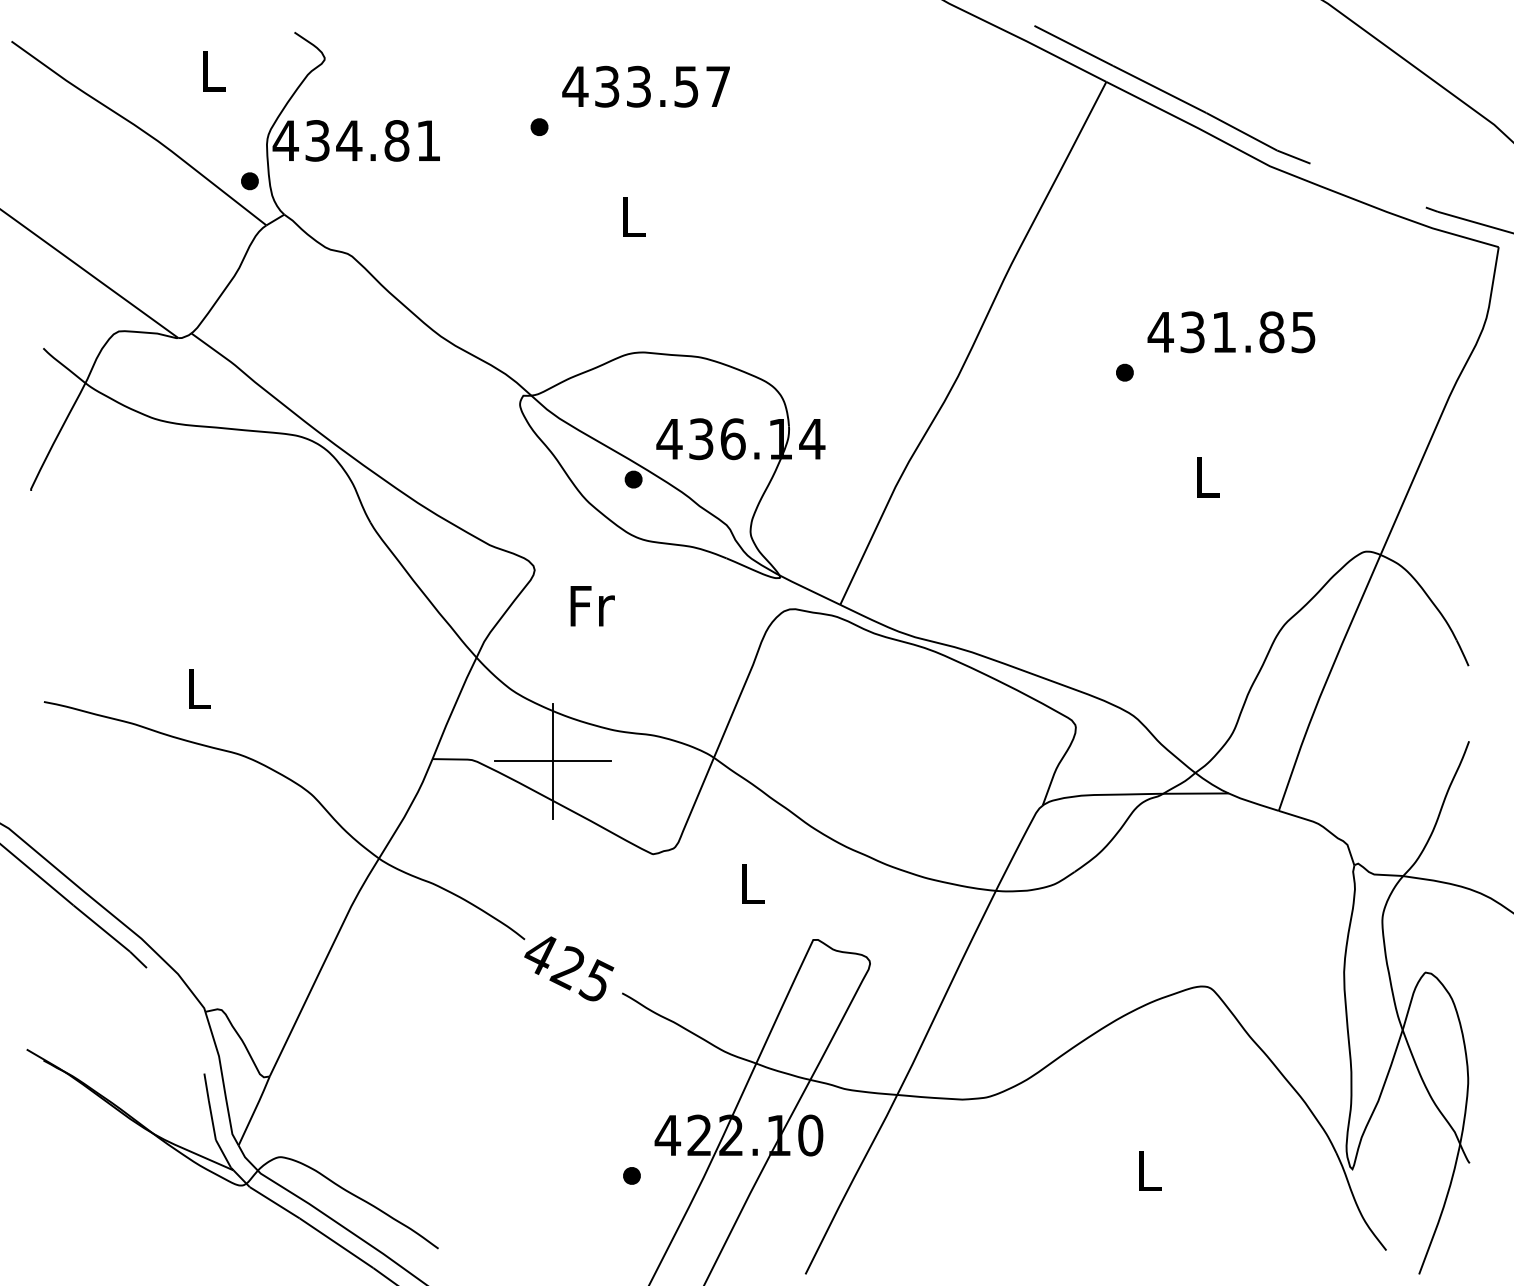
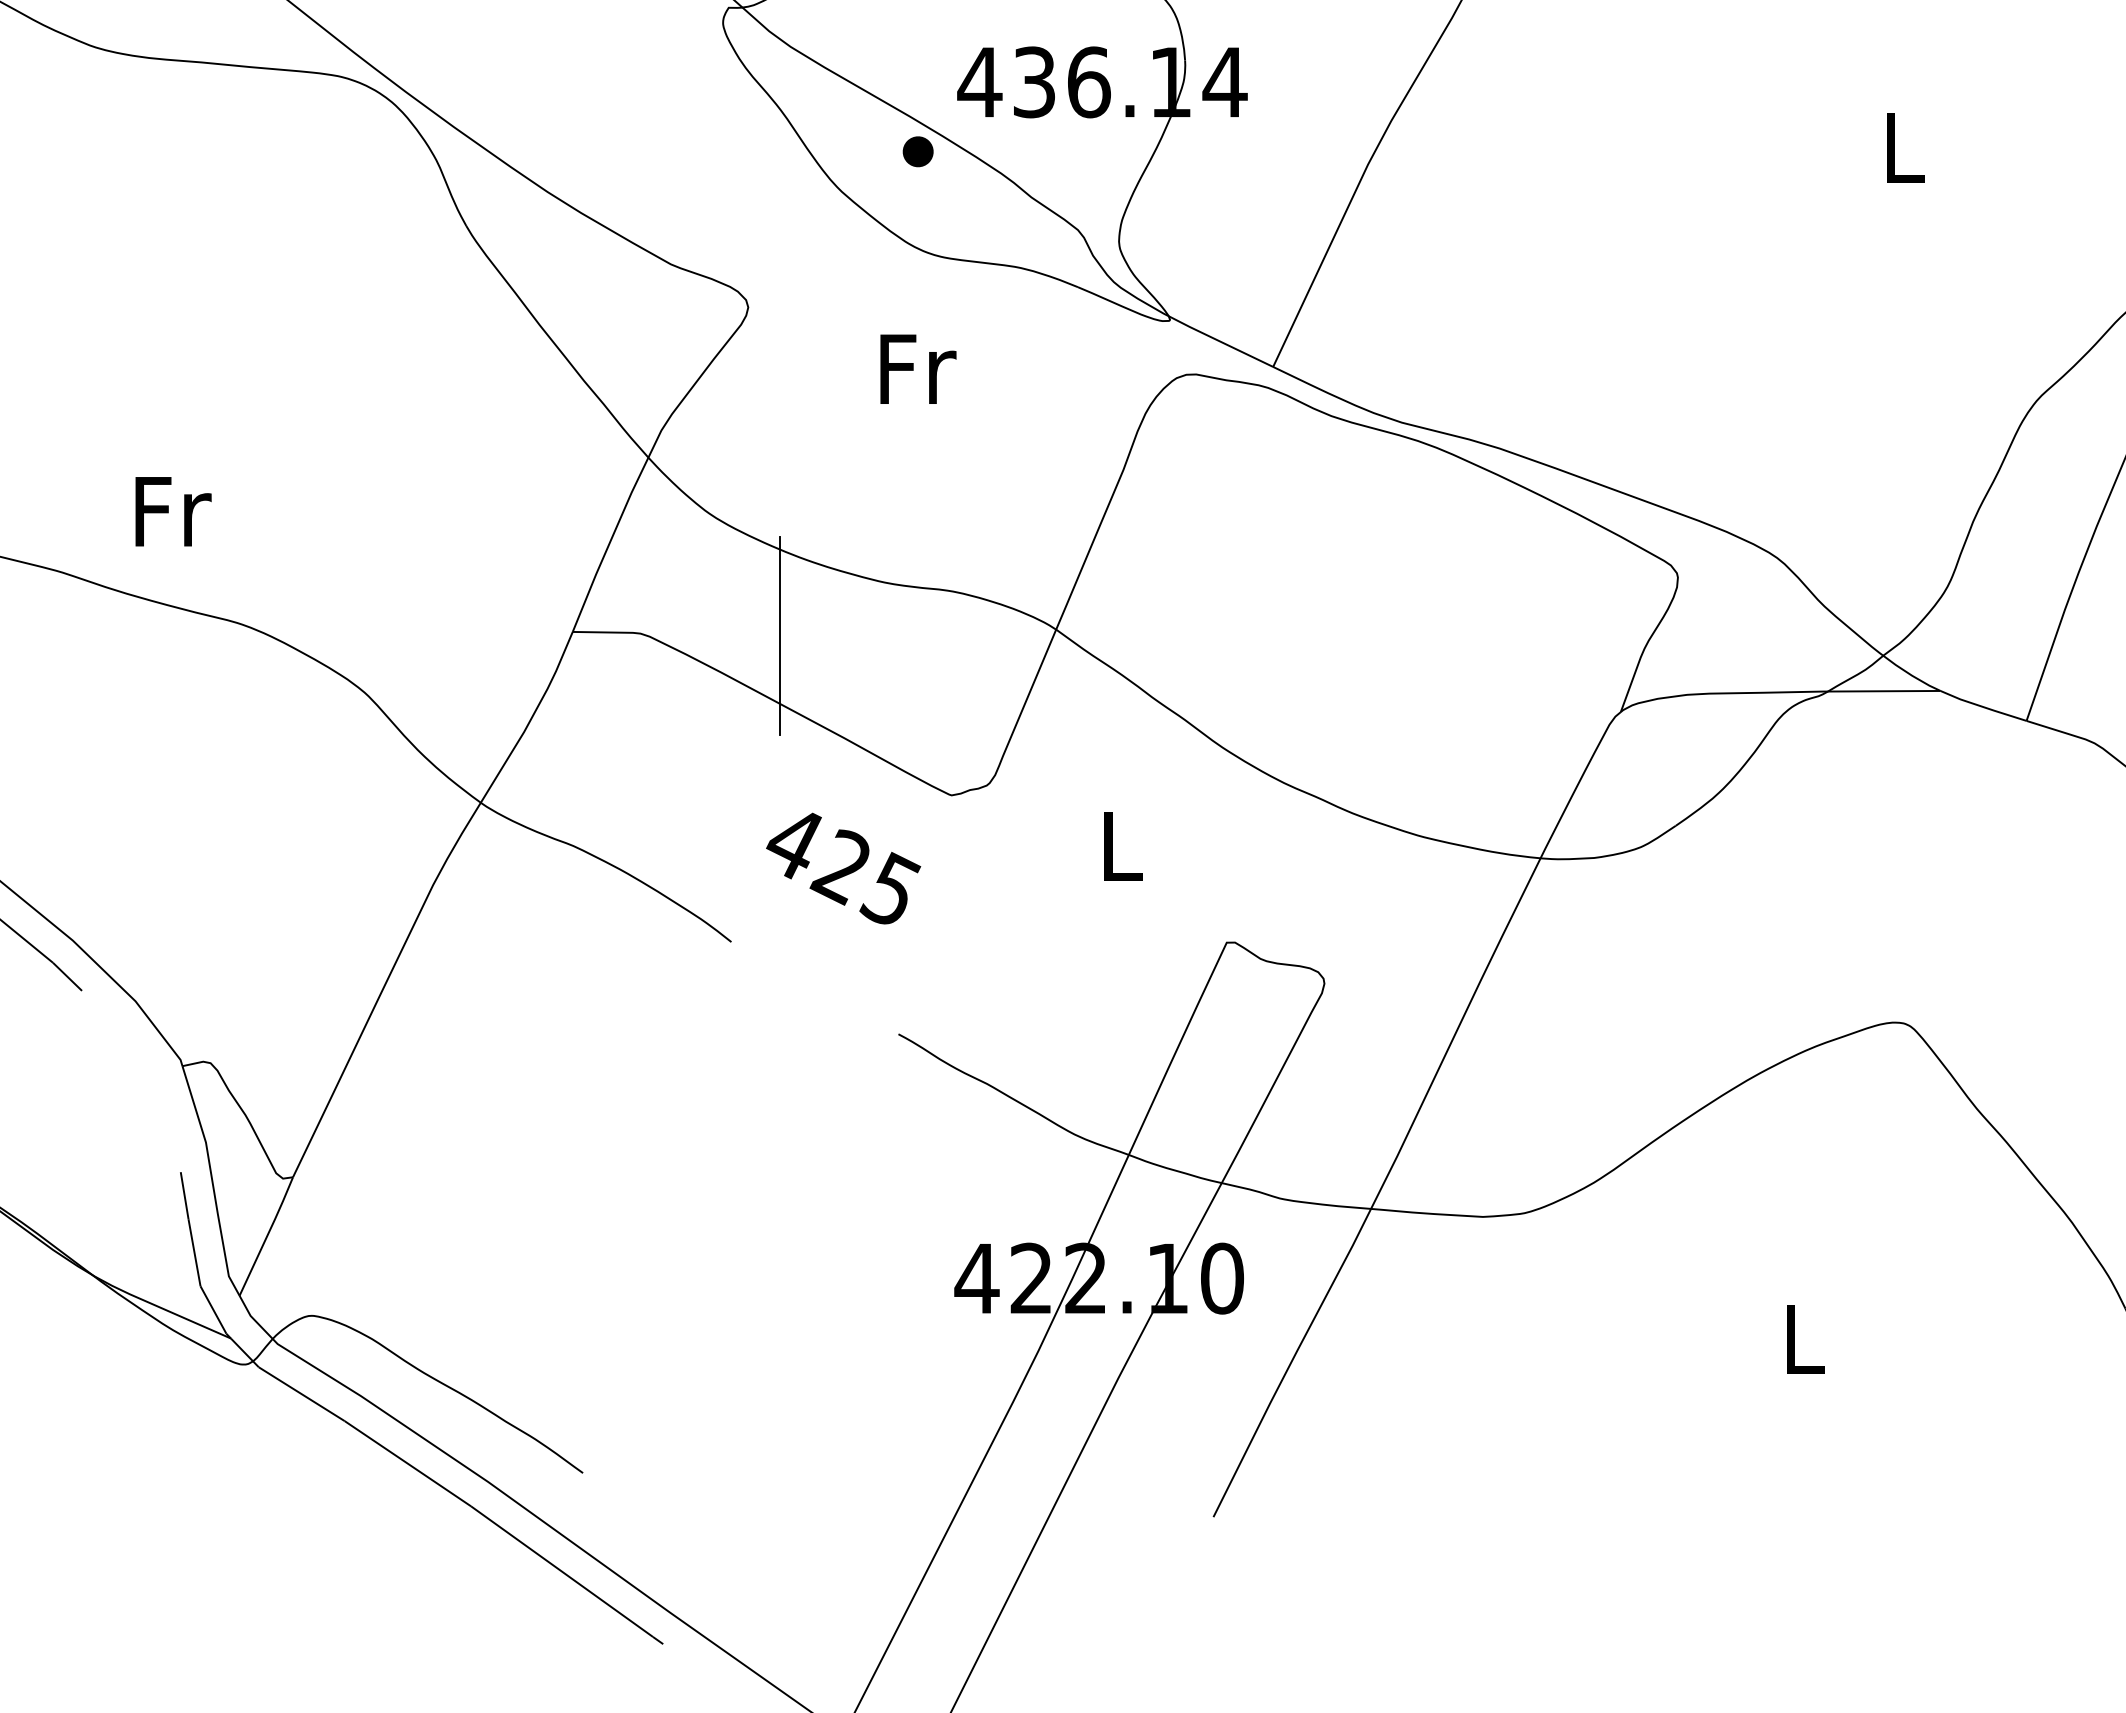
text: (592, 606) -> (917, 369), moved
text: (200, 689) -> (174, 512), L -> Fr
line: (552, 761) -> (778, 636), removed
text: (569, 968) -> (844, 867), moved
part: (631, 1175) -> (914, 1347), removed

